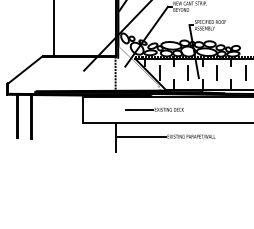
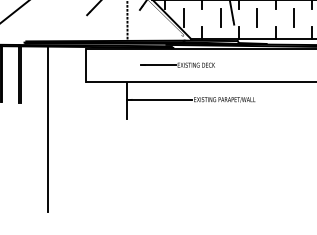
line: (53, 159) -> (47, 128), added

